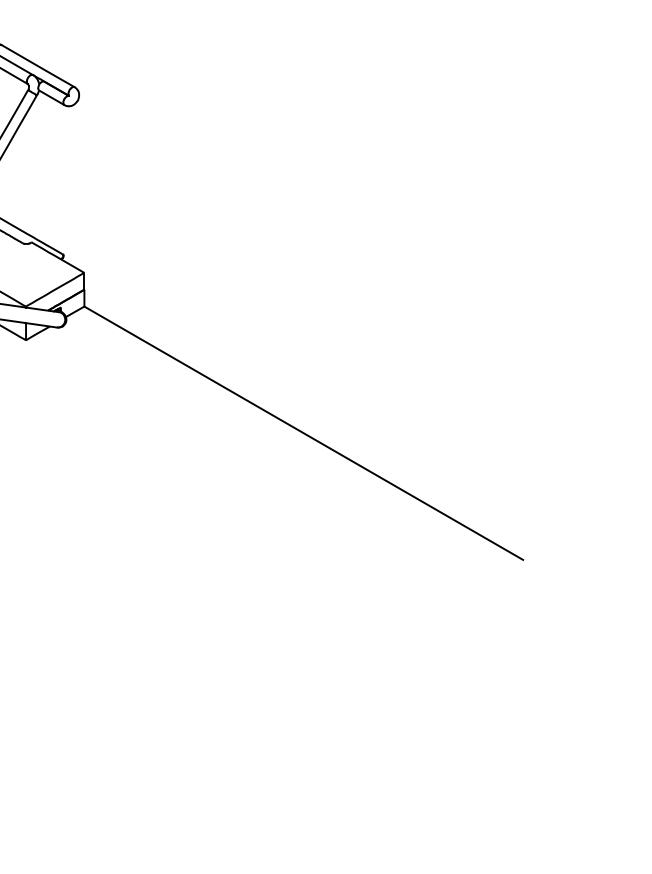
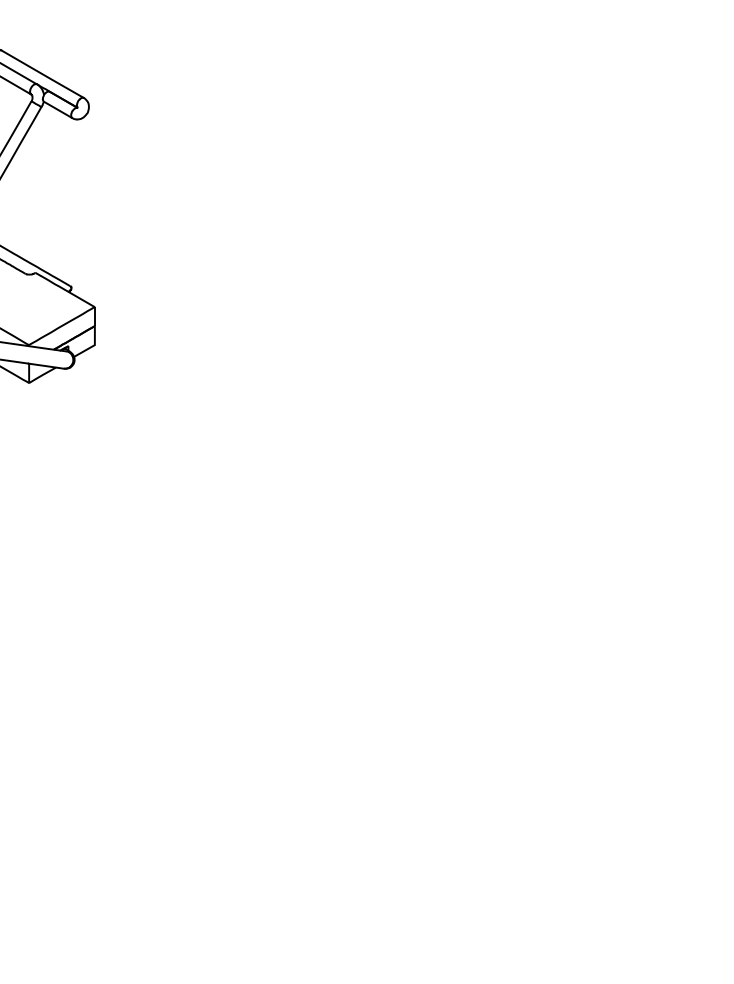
line: (303, 433) -> (341, 487), removed

